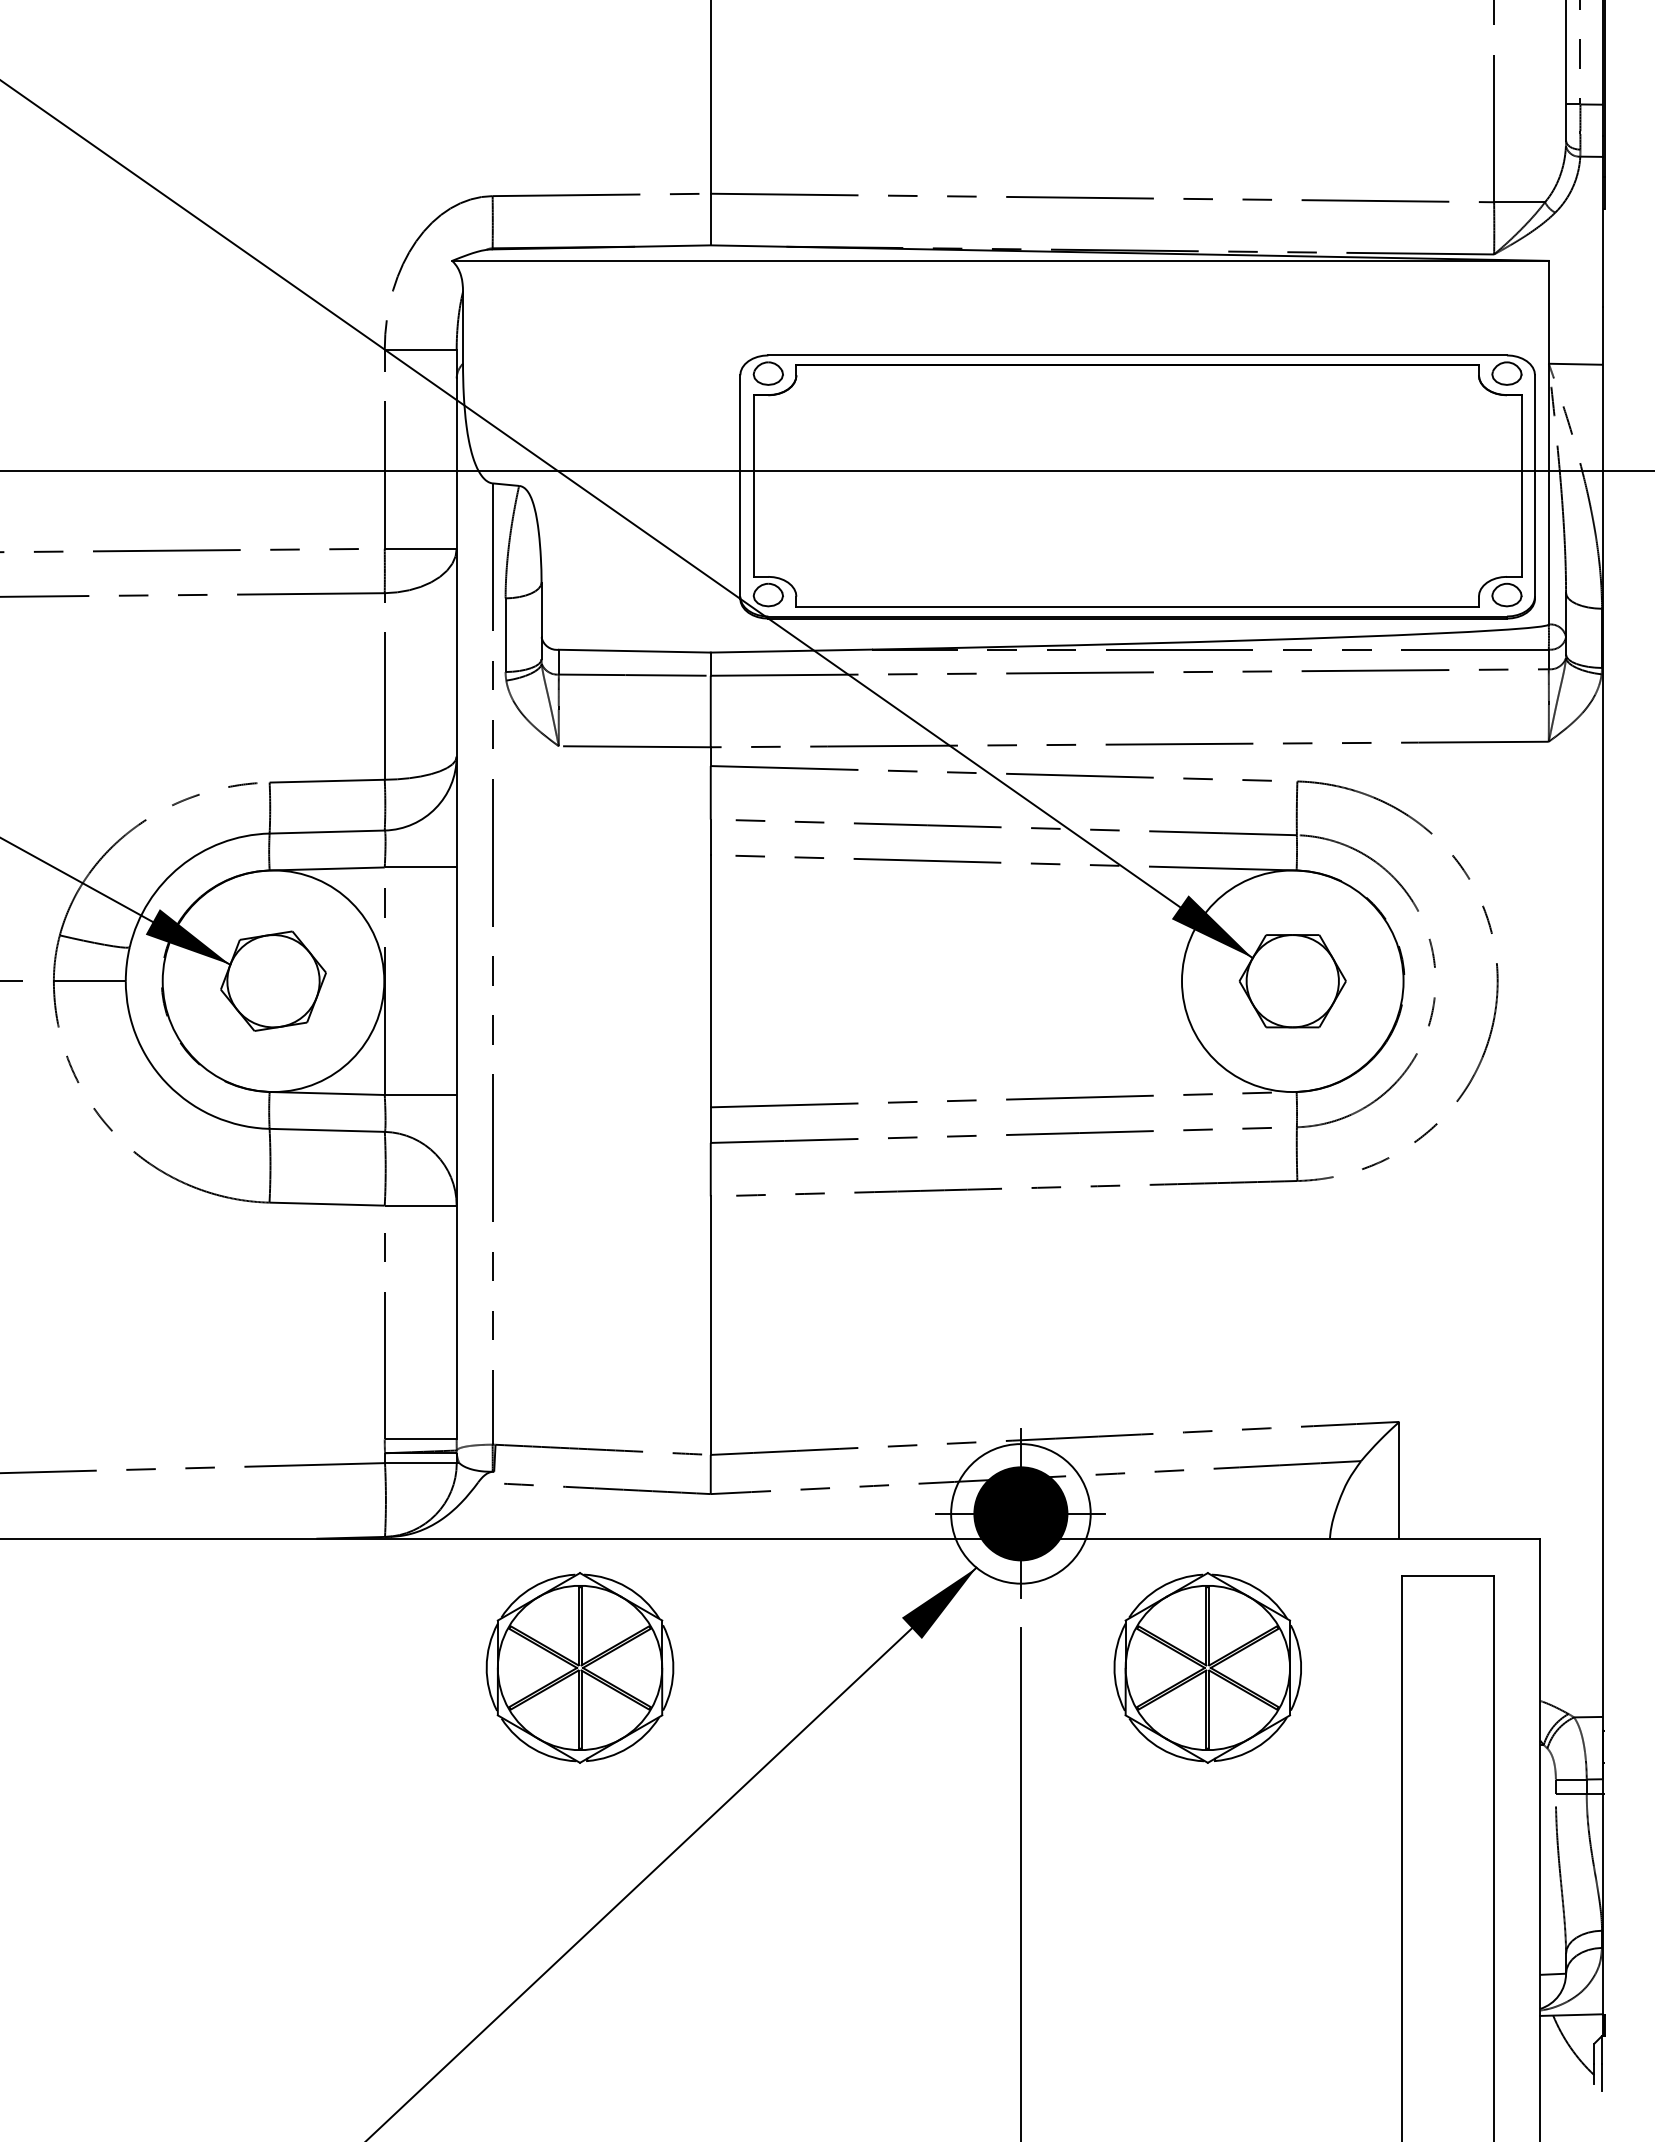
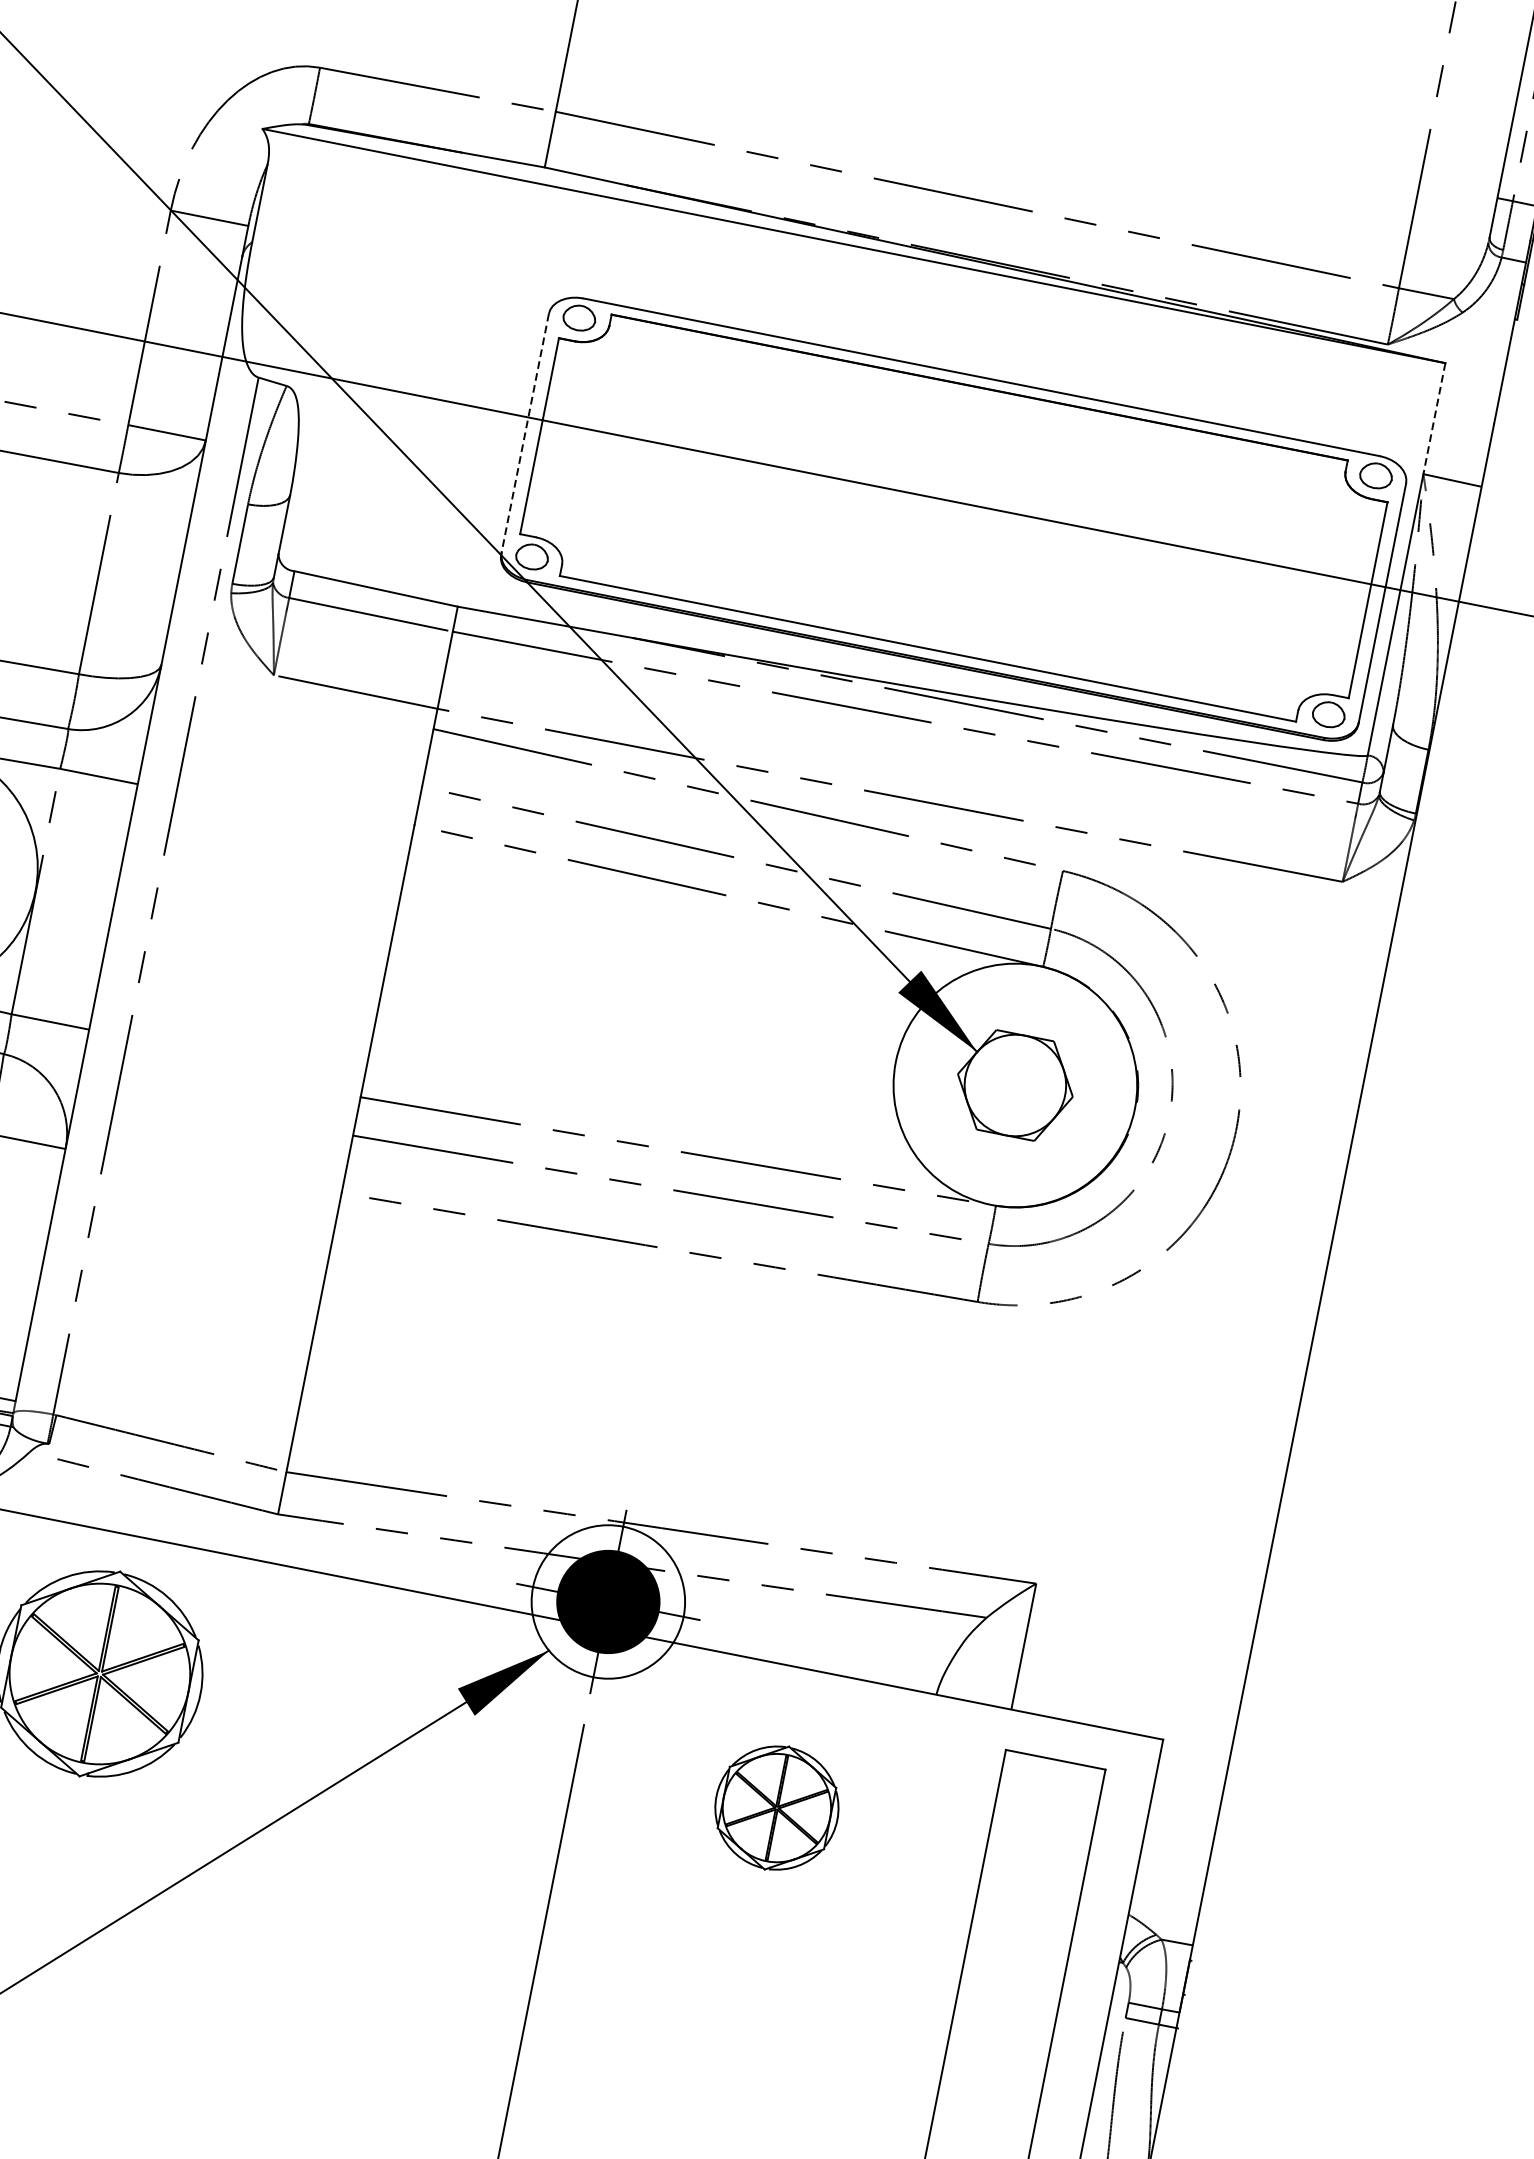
line: (1548, 312) -> (1434, 418), solid -> dashed
line: (740, 485) -> (525, 432), solid -> dashed
part: (1207, 1667) -> (776, 1807), size x0.6

